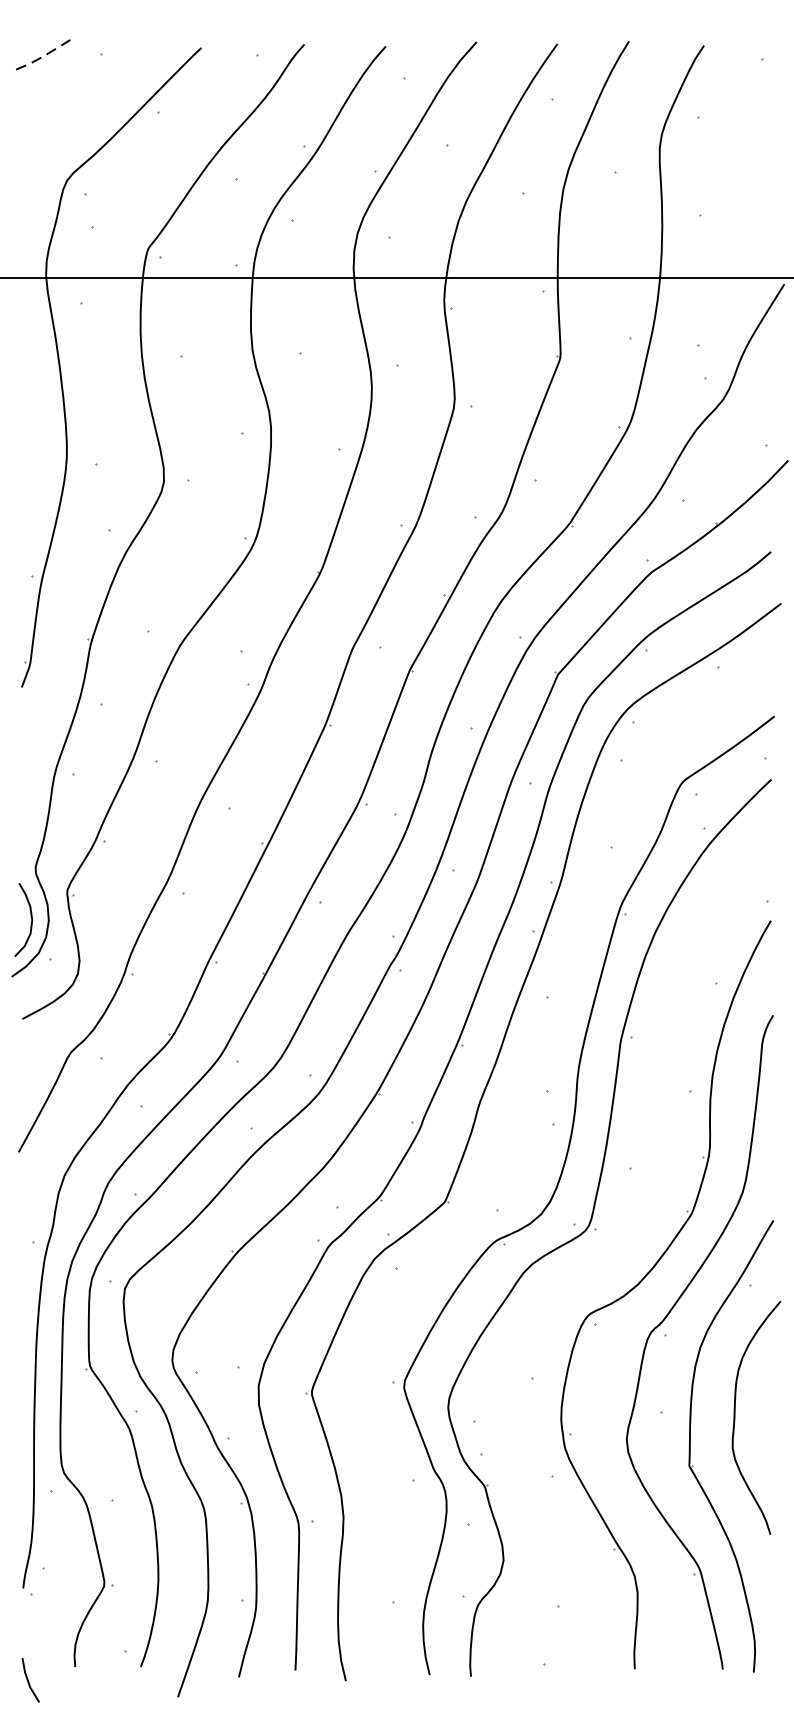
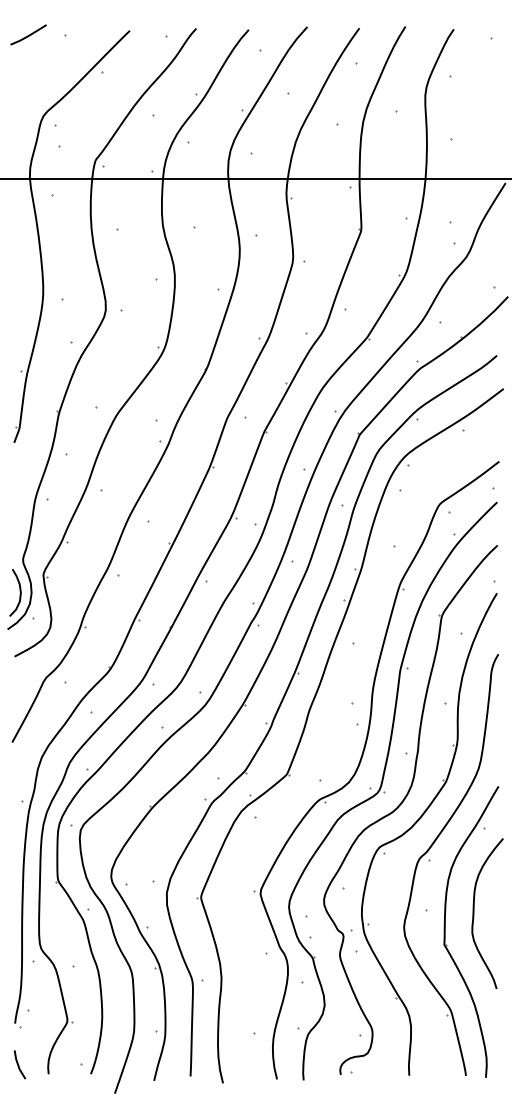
line: (45, 55) -> (29, 35), dashed -> solid
part: (625, 1245) -> (403, 802), added
line: (28, 1679) -> (18, 1064), moved

